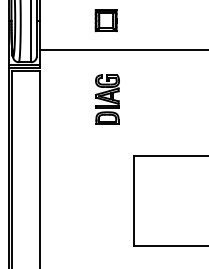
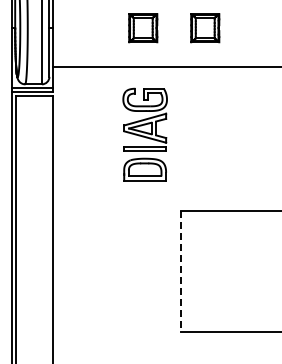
part: (152, 20) -> (205, 28), added
part: (107, 99) -> (144, 134), size x1.4
line: (133, 200) -> (180, 271), solid -> dashed

